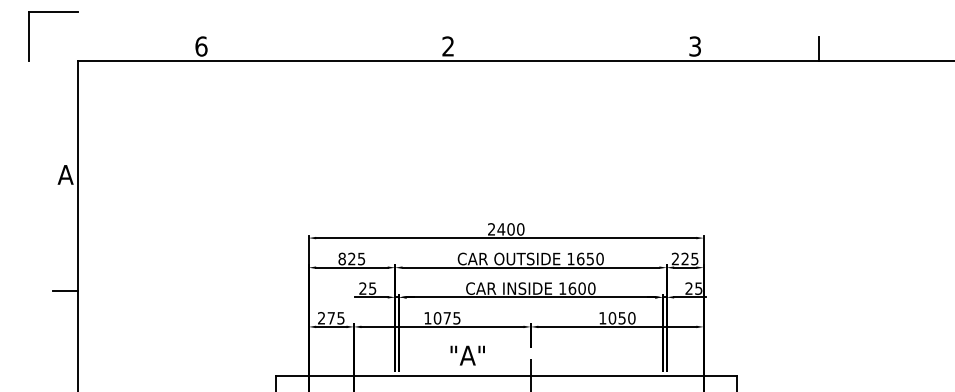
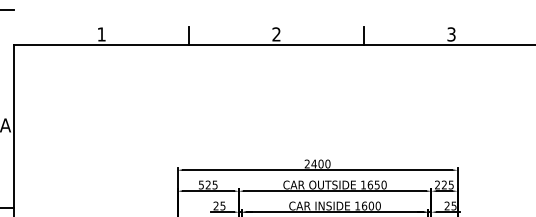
text: (201, 46) -> (101, 34), 6 -> 1
line: (324, 48) -> (188, 35), added
line: (571, 48) -> (363, 35), added
text: (341, 258) -> (200, 184), 825 -> 525

